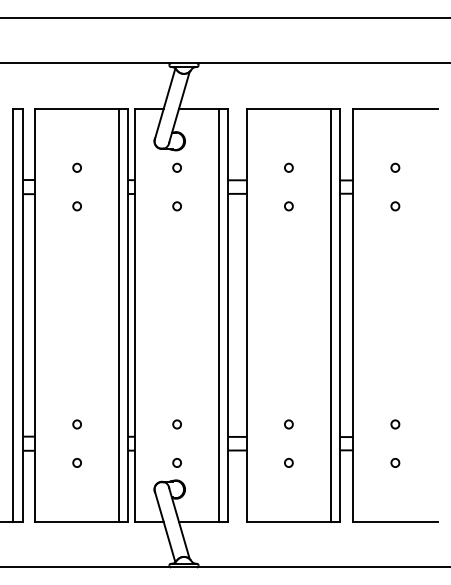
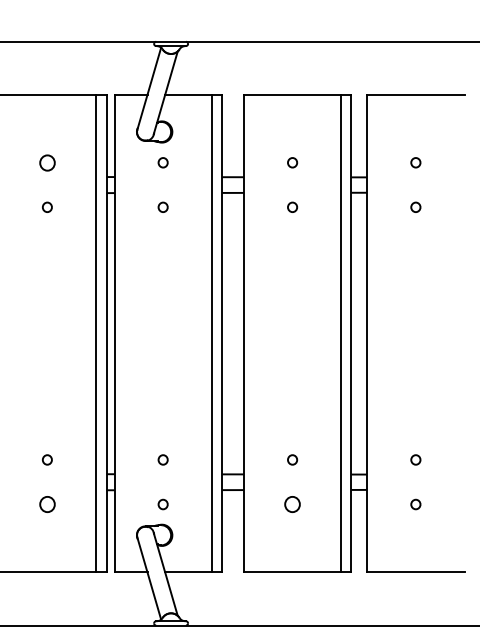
part: (76, 167) -> (46, 162), size x1.6
part: (76, 462) -> (46, 503), size x1.6
part: (288, 462) -> (292, 503), size x1.6

